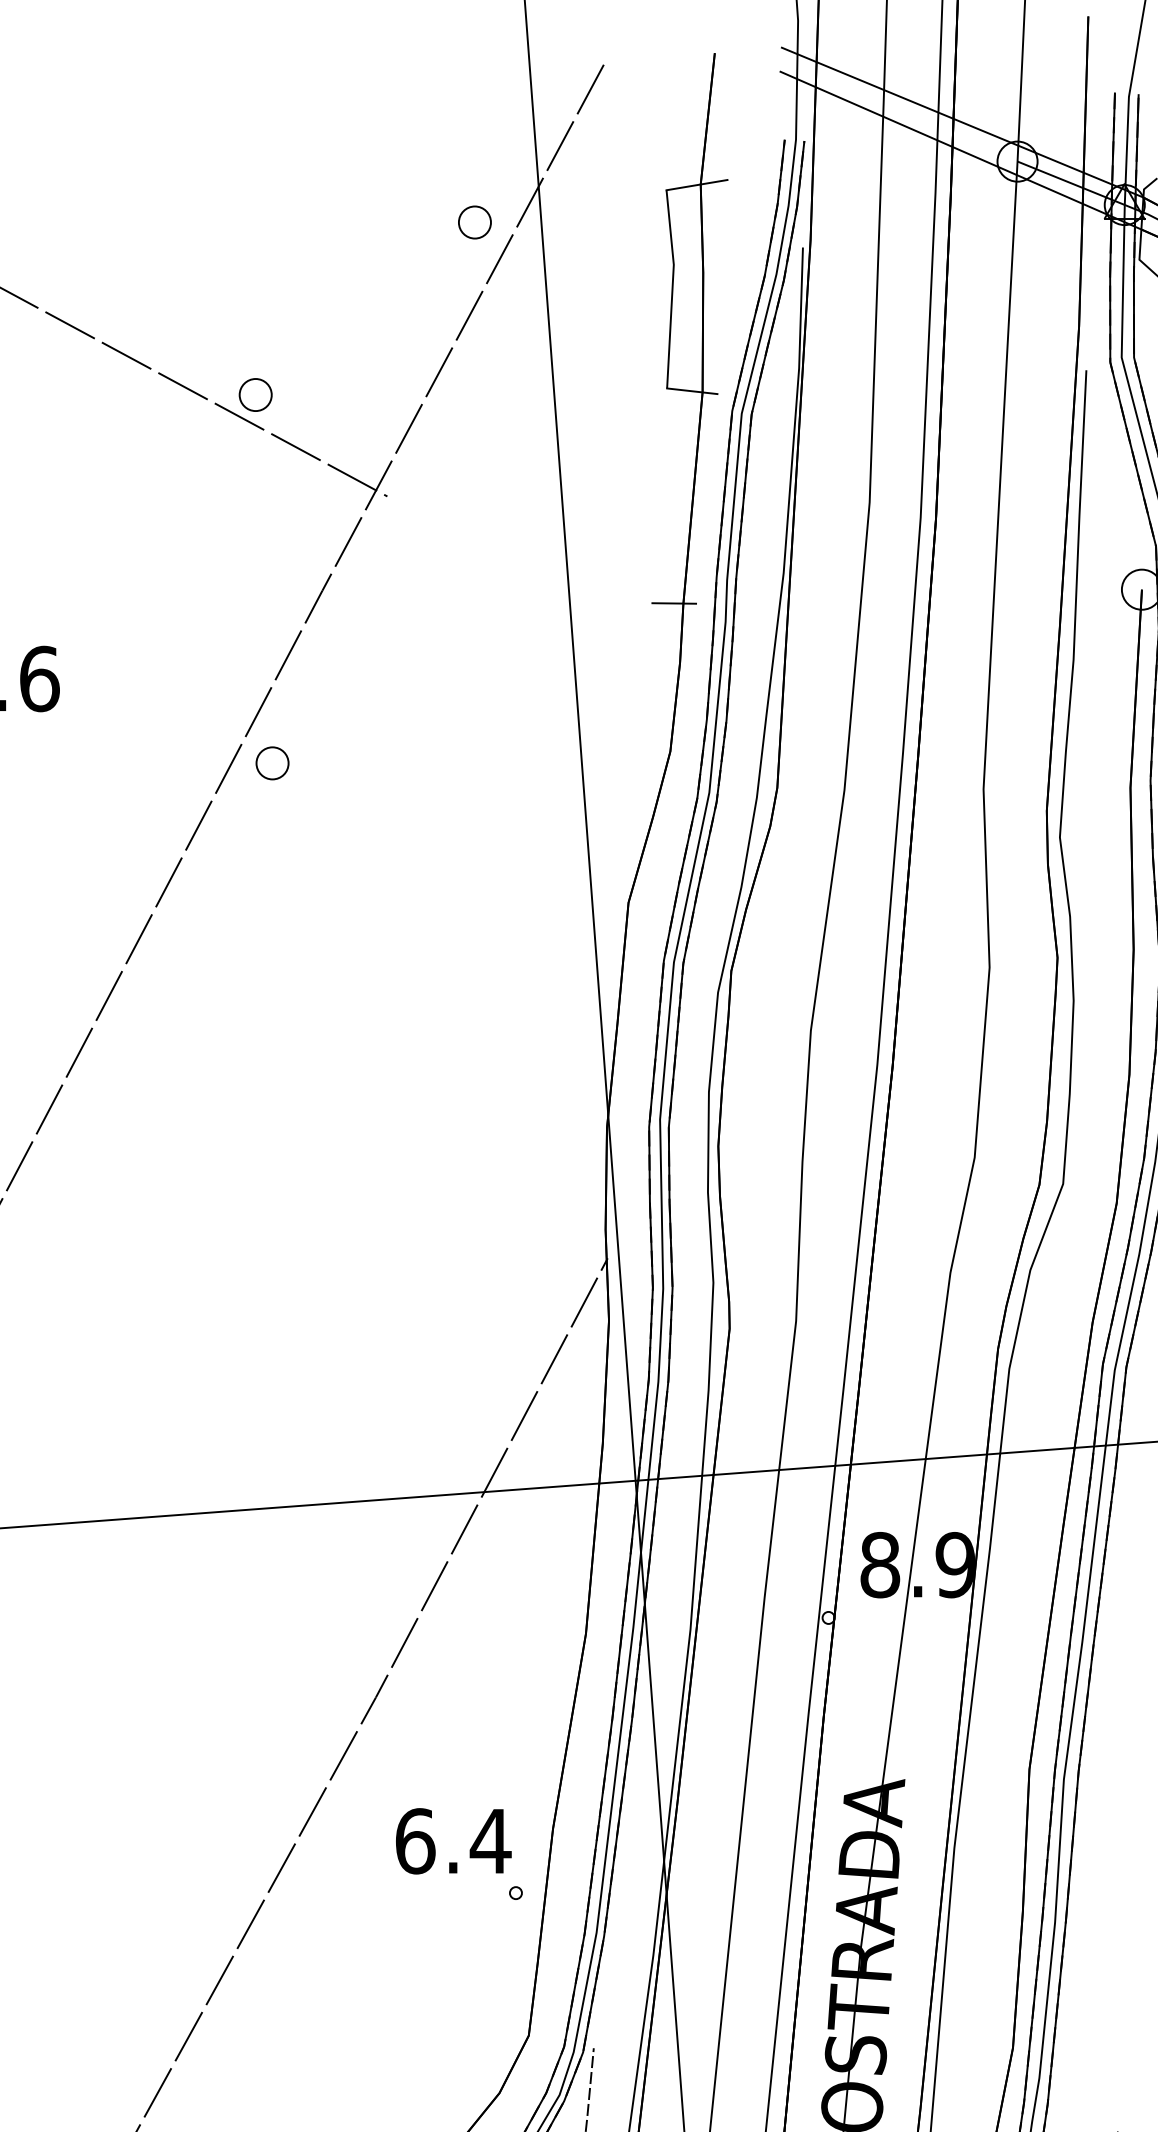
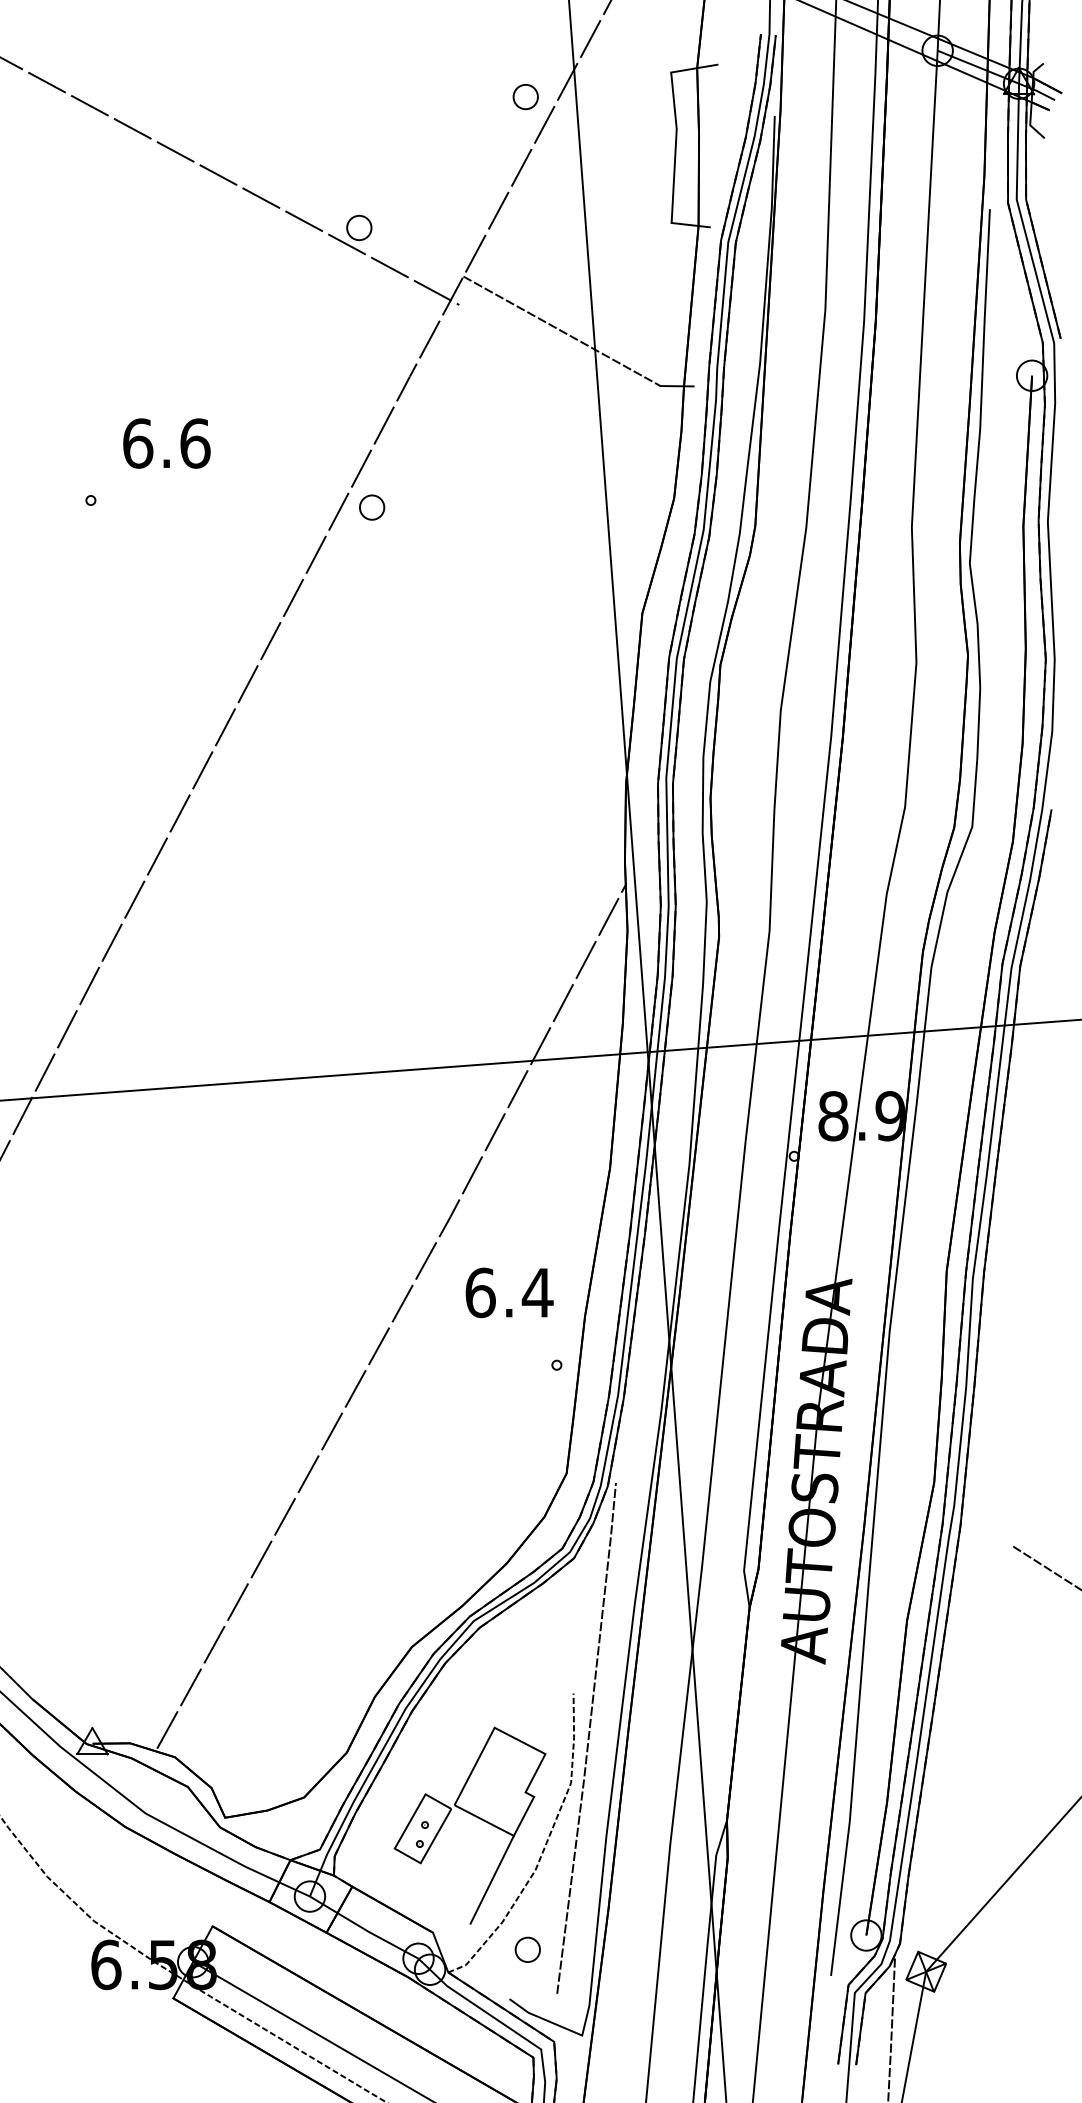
line: (522, 531) -> (561, 331), added
text: (453, 1840) -> (509, 1292), moved

